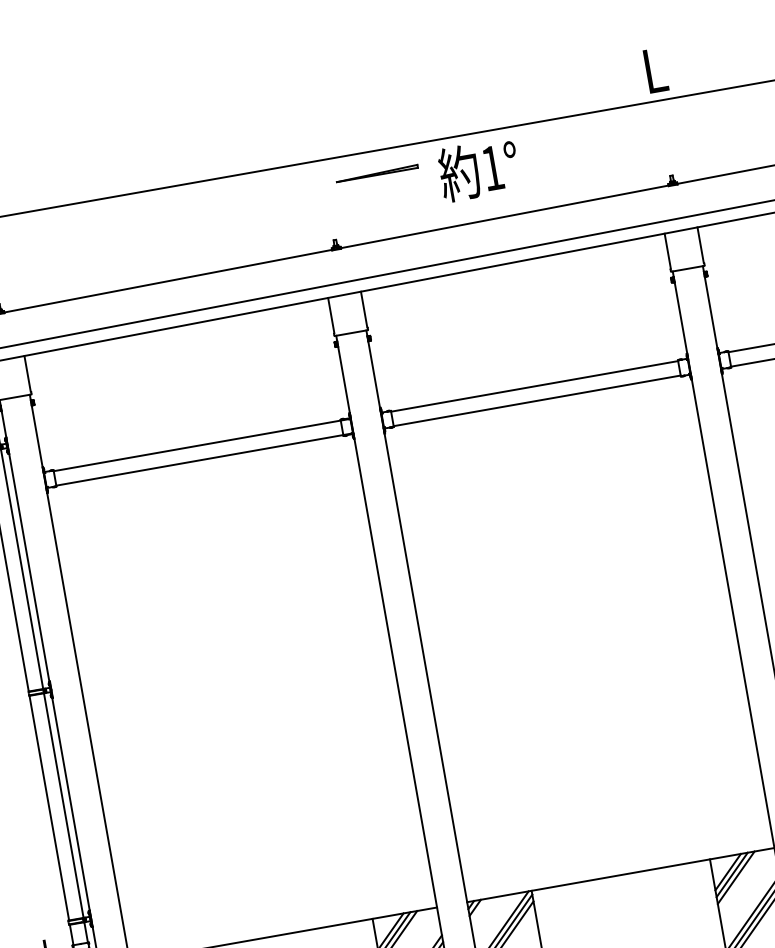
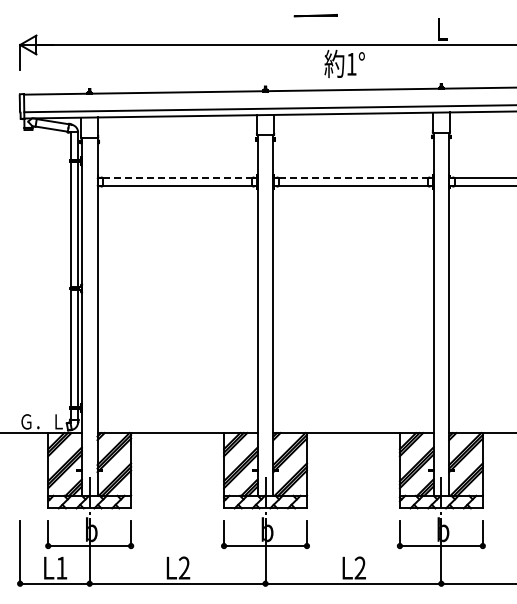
line: (376, 173) -> (315, 15), moved
line: (534, 386) -> (353, 178), solid -> dashed
line: (202, 445) -> (180, 178), solid -> dashed

